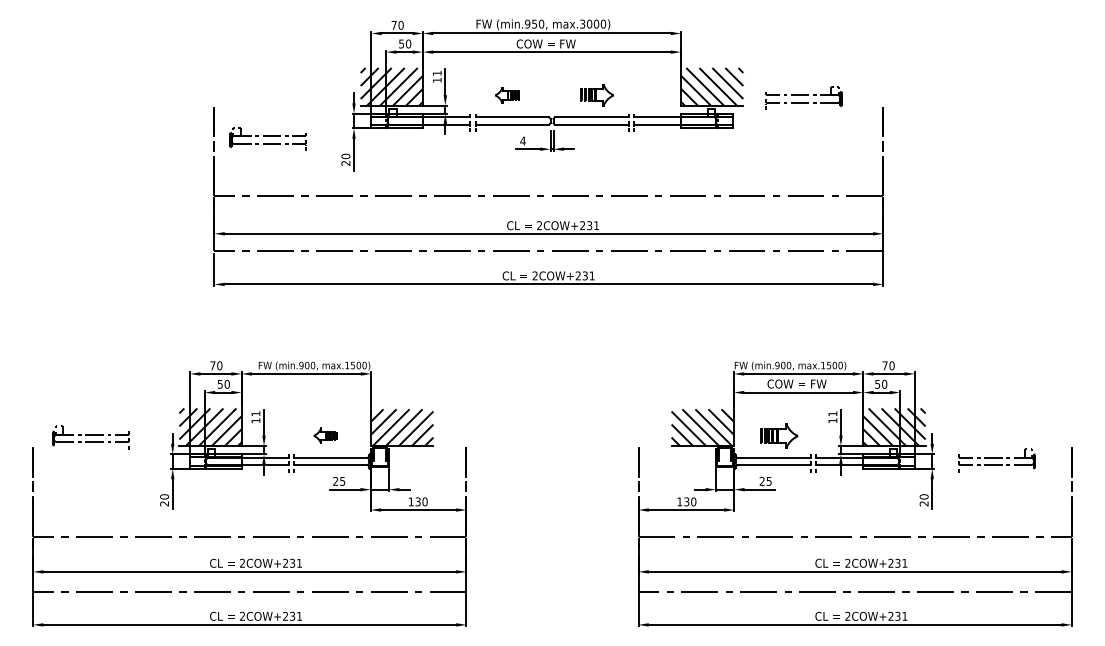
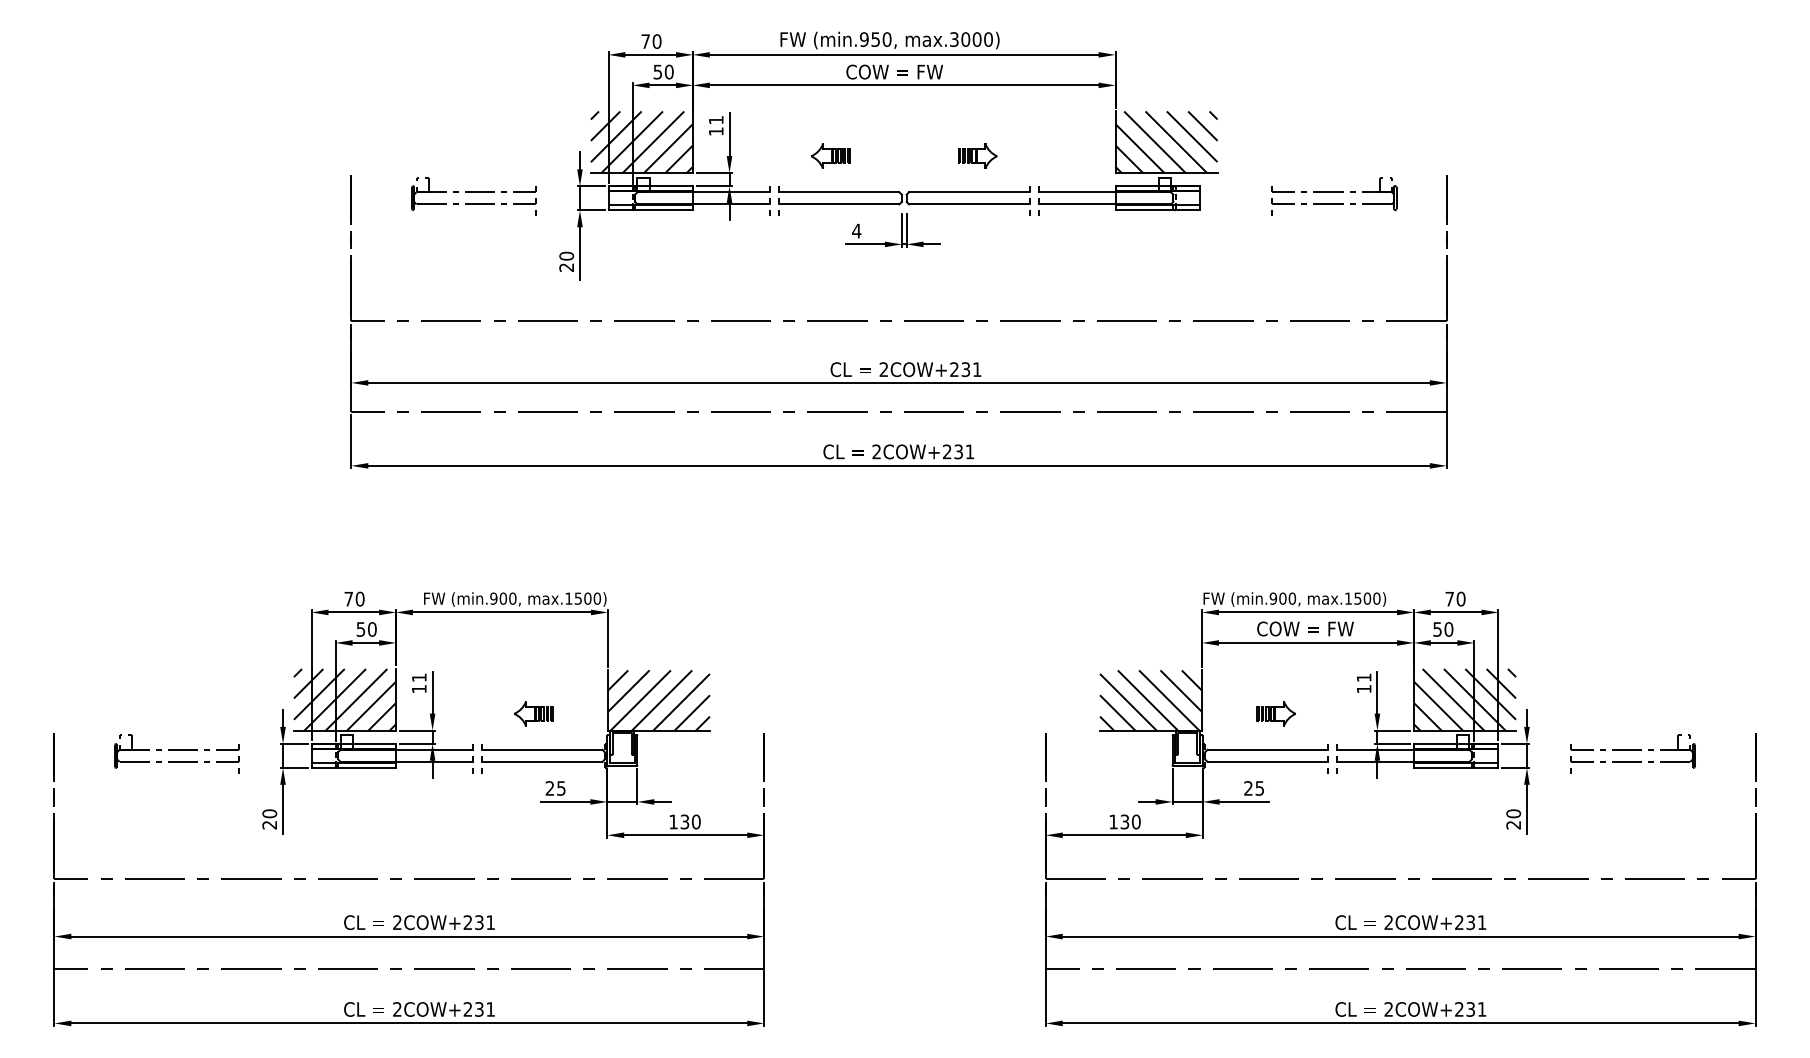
part: (596, 95) -> (977, 156), size x0.71
part: (803, 97) -> (1334, 195), moved
part: (267, 138) -> (472, 195), moved
part: (779, 435) -> (1276, 713), size x0.62
part: (90, 437) -> (176, 754), moved

